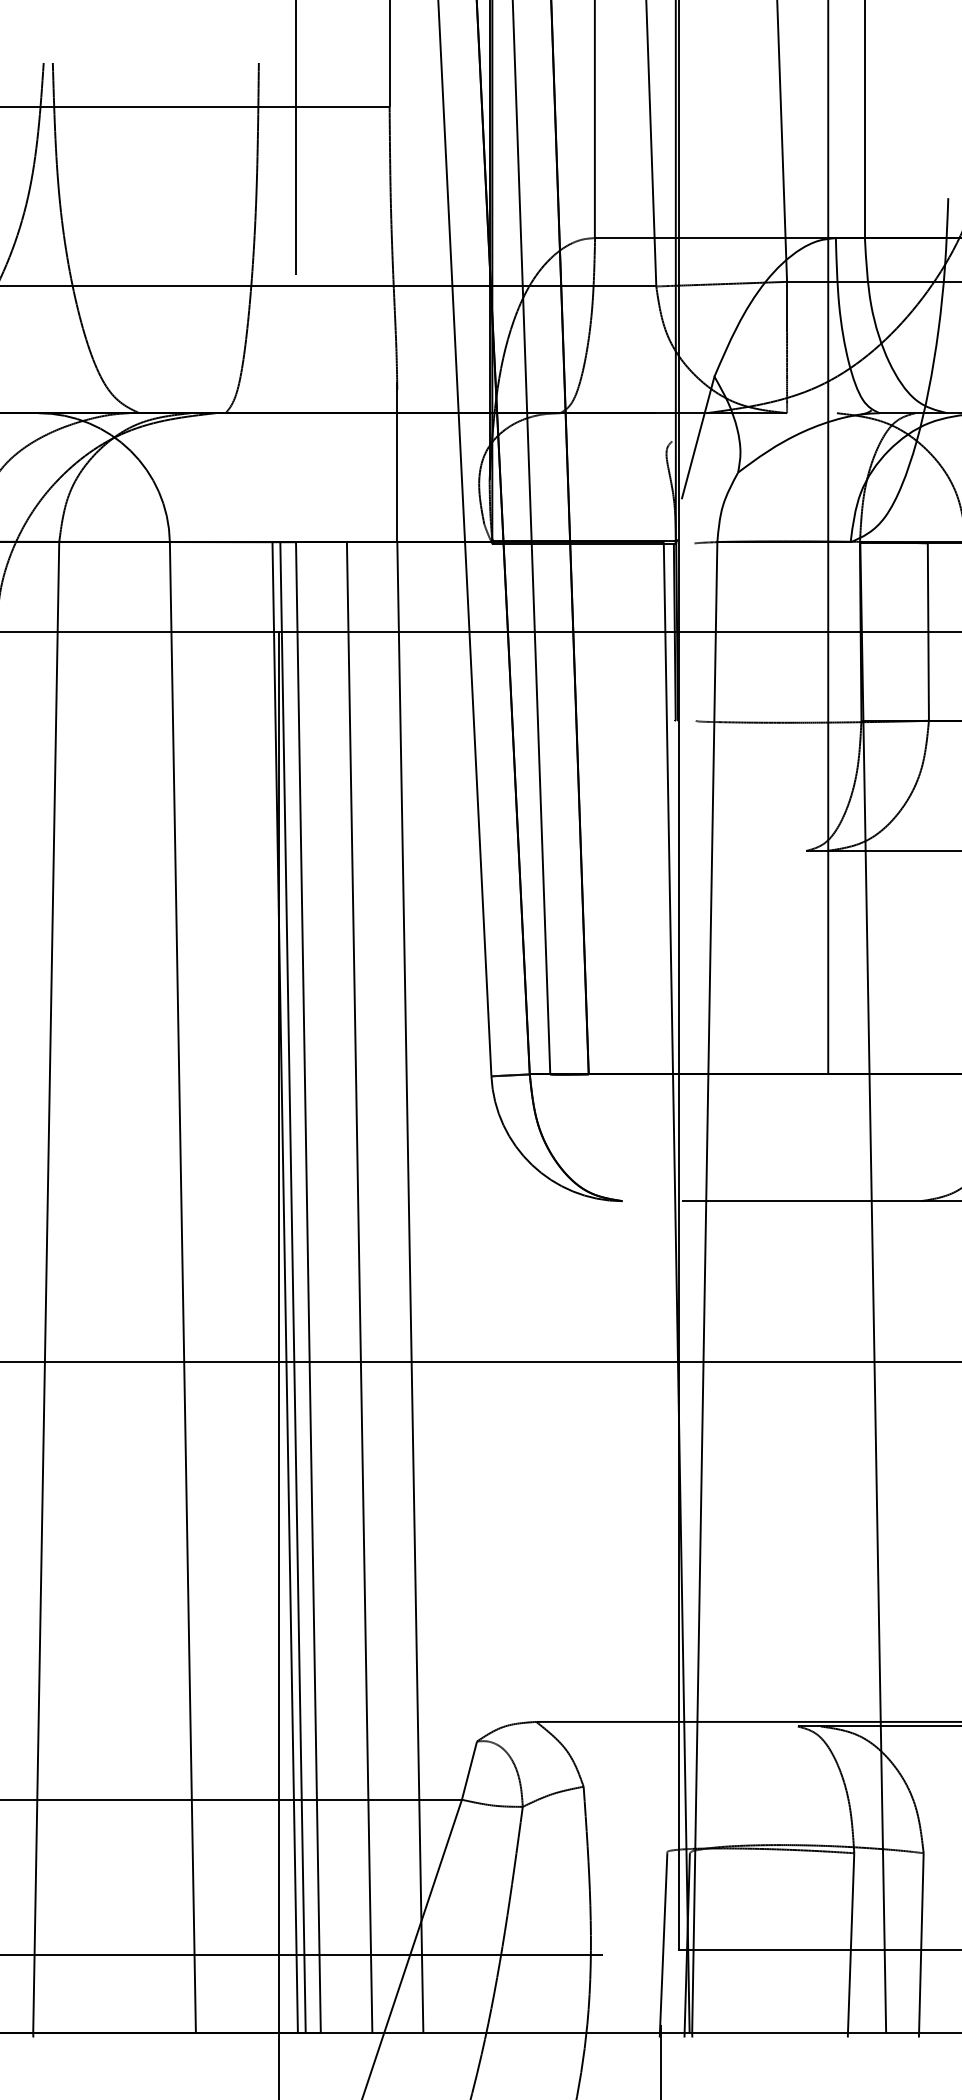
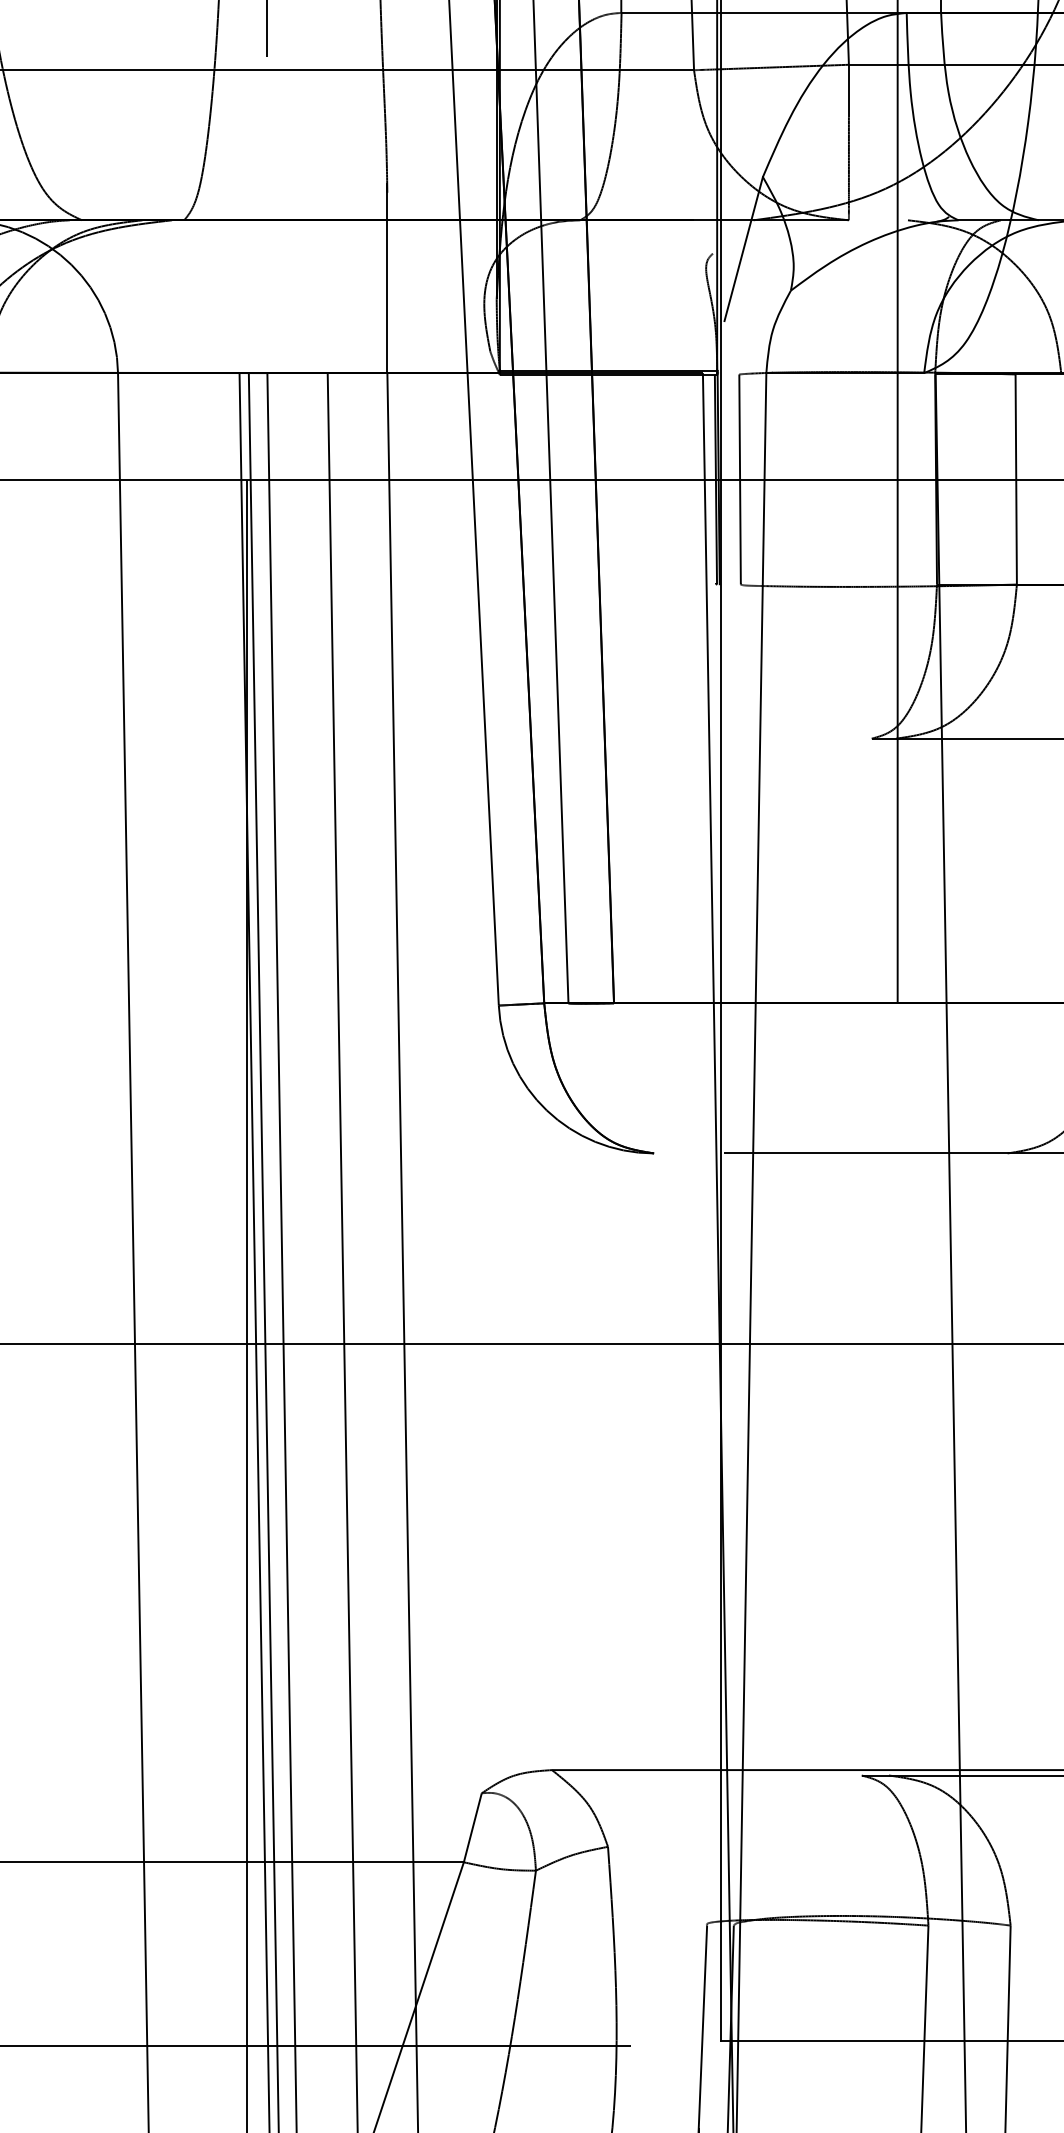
line: (694, 631) -> (739, 478), added

